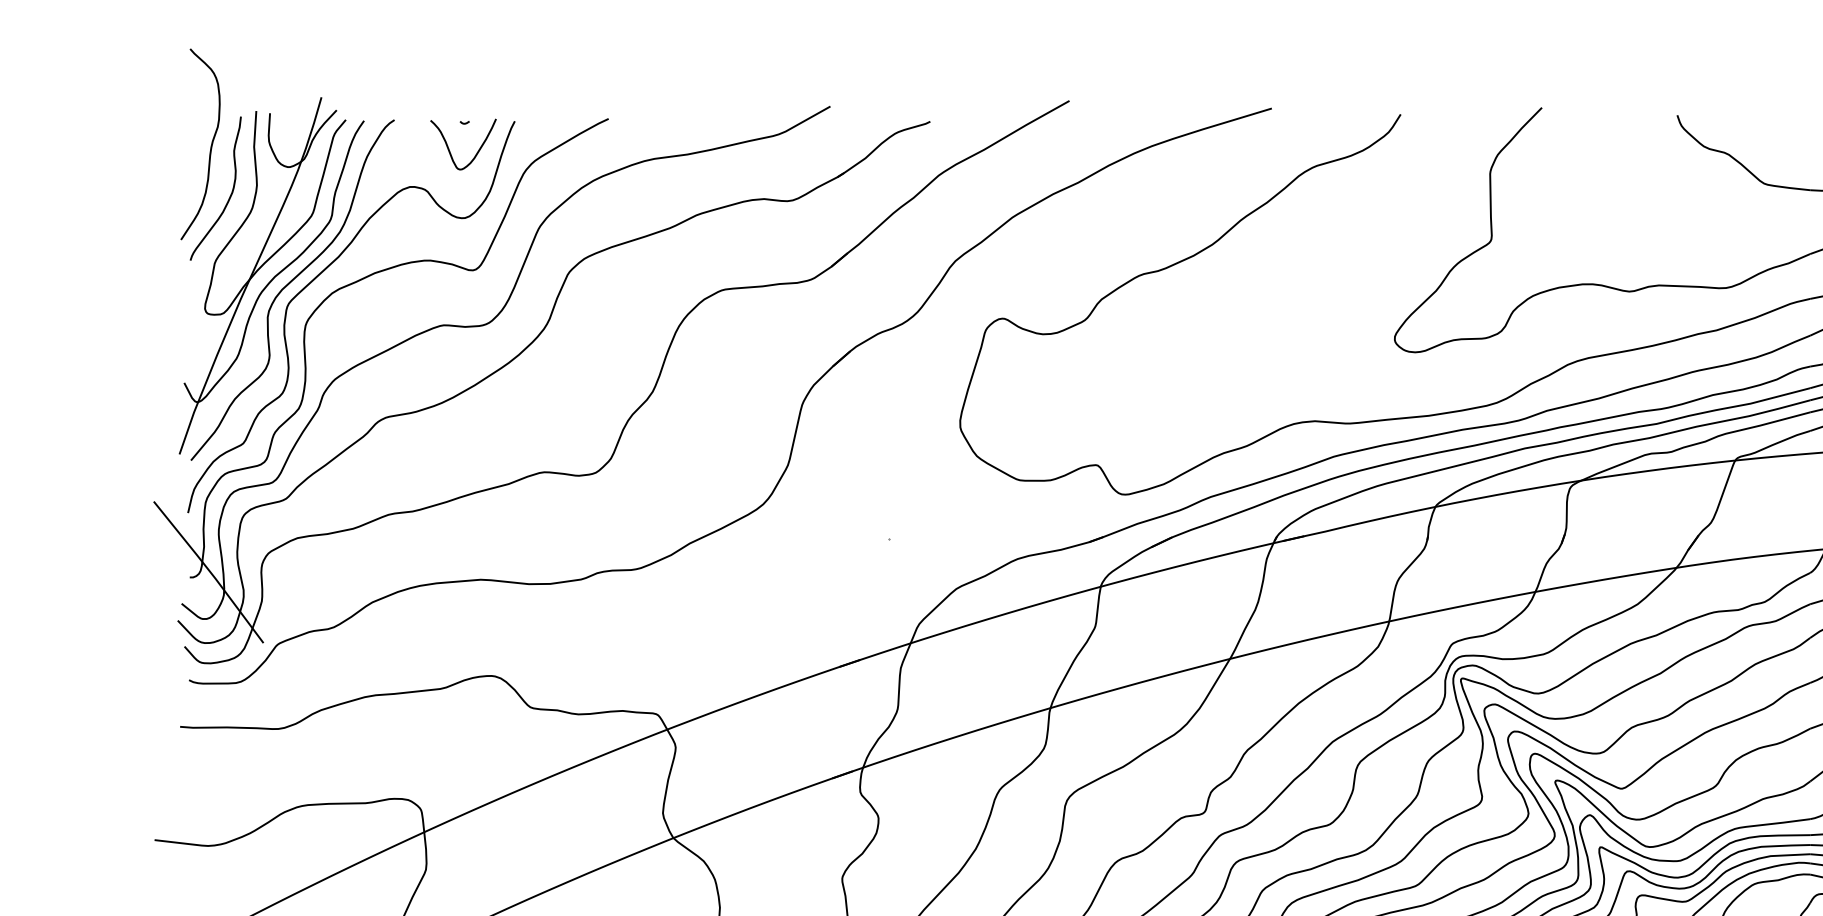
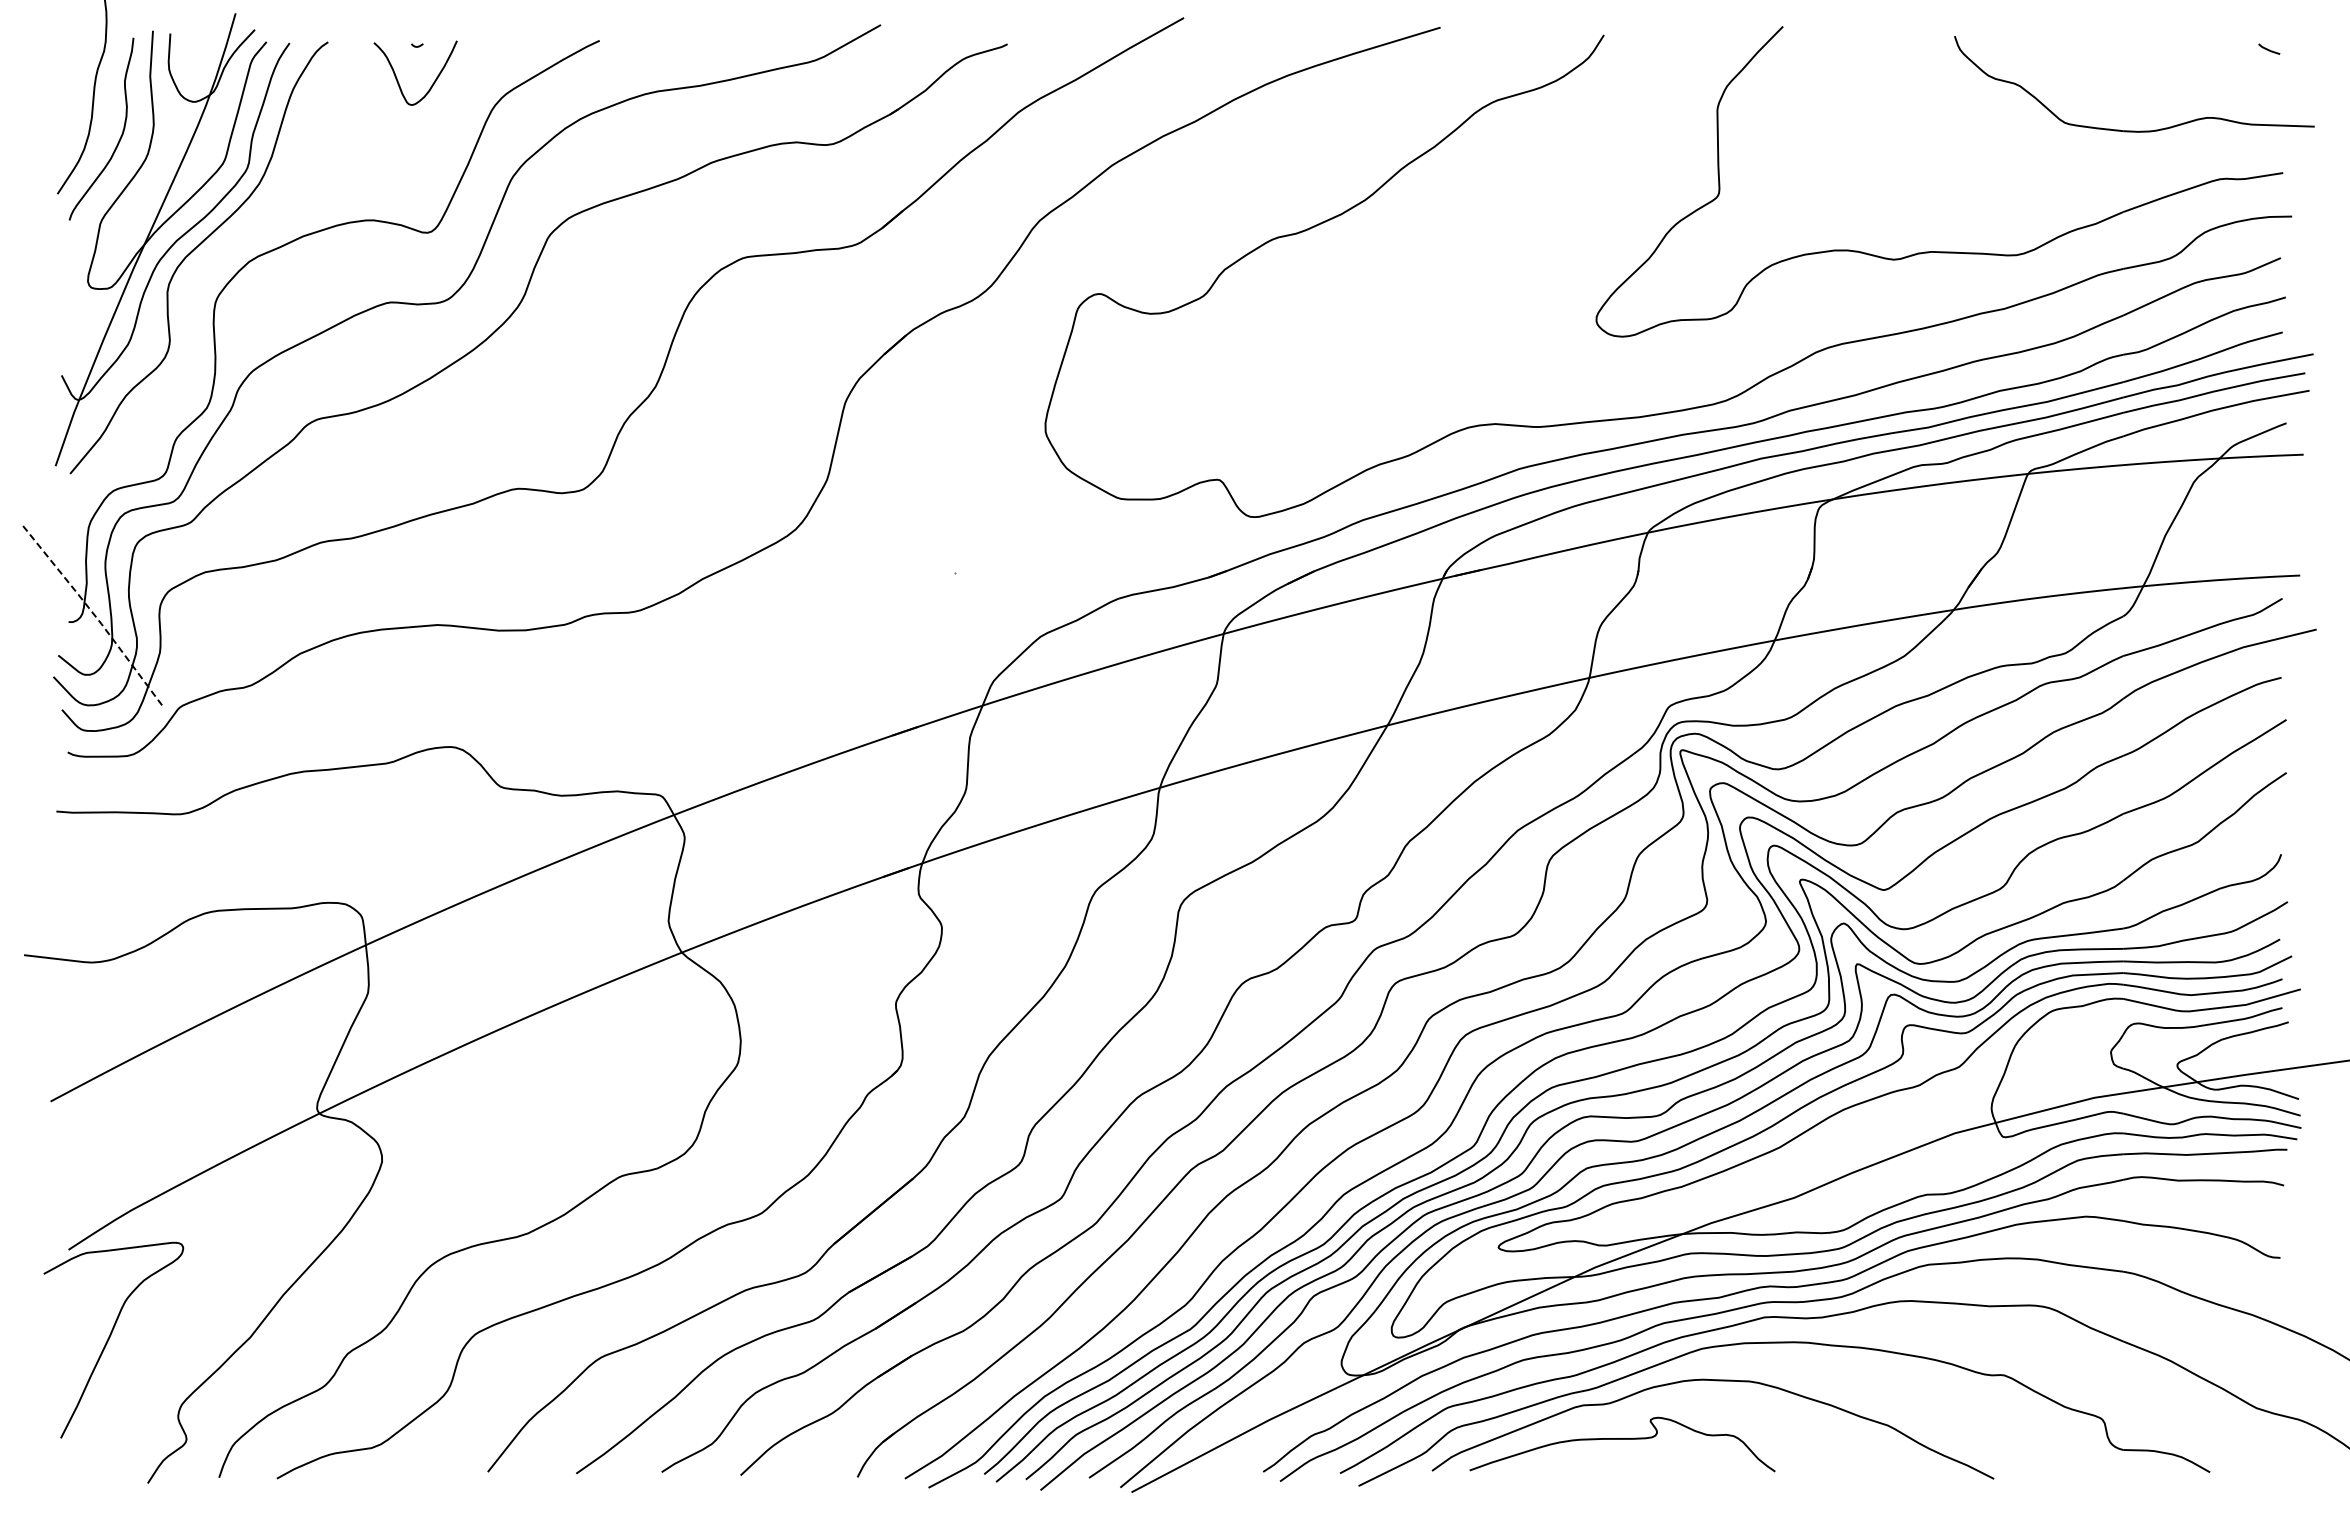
curve: (315, 279) -> (227, 244), removed
line: (209, 570) -> (93, 613), solid -> dashed

